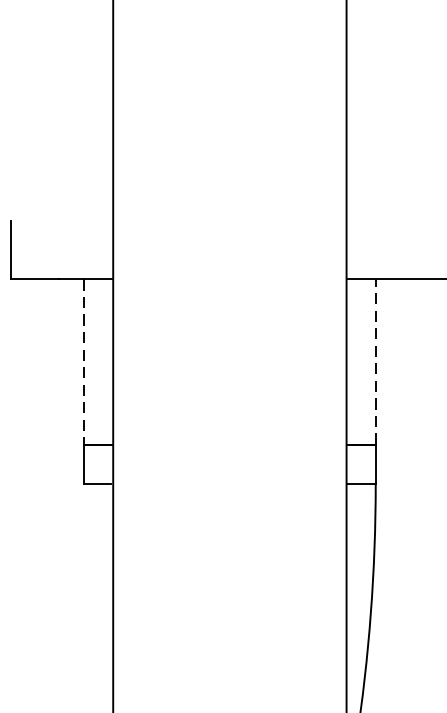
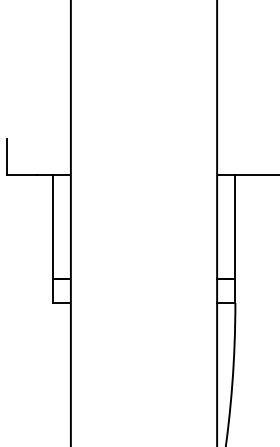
line: (83, 361) -> (52, 226), dashed -> solid
line: (375, 361) -> (235, 226), dashed -> solid

